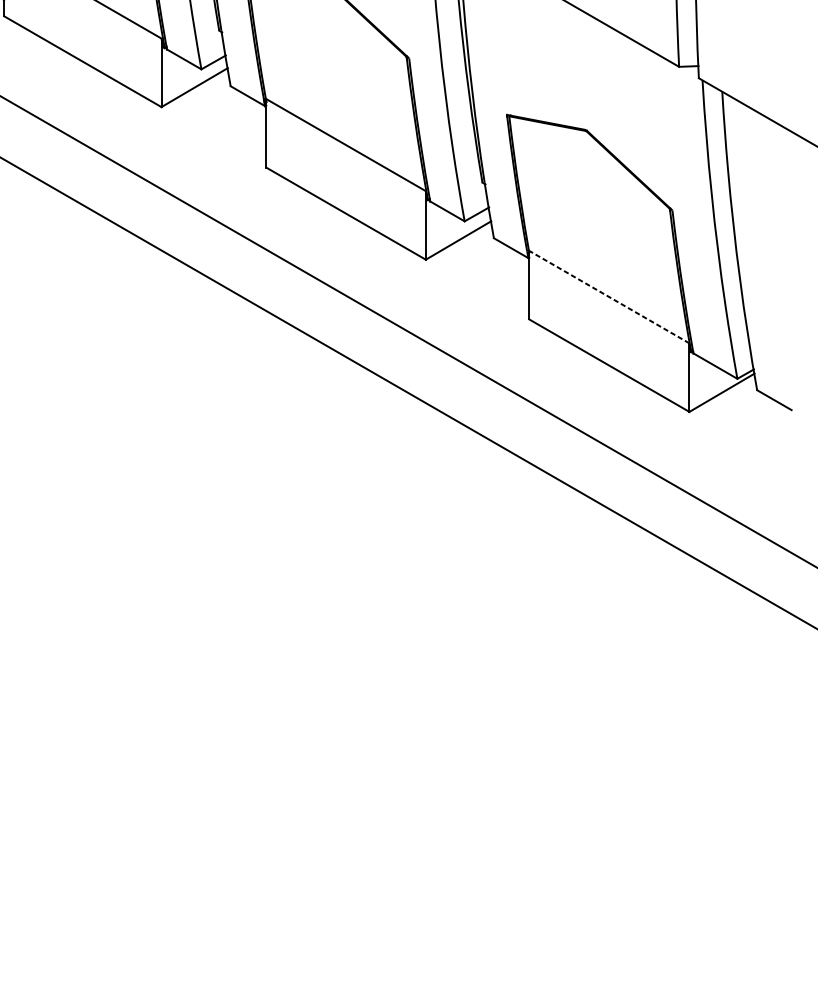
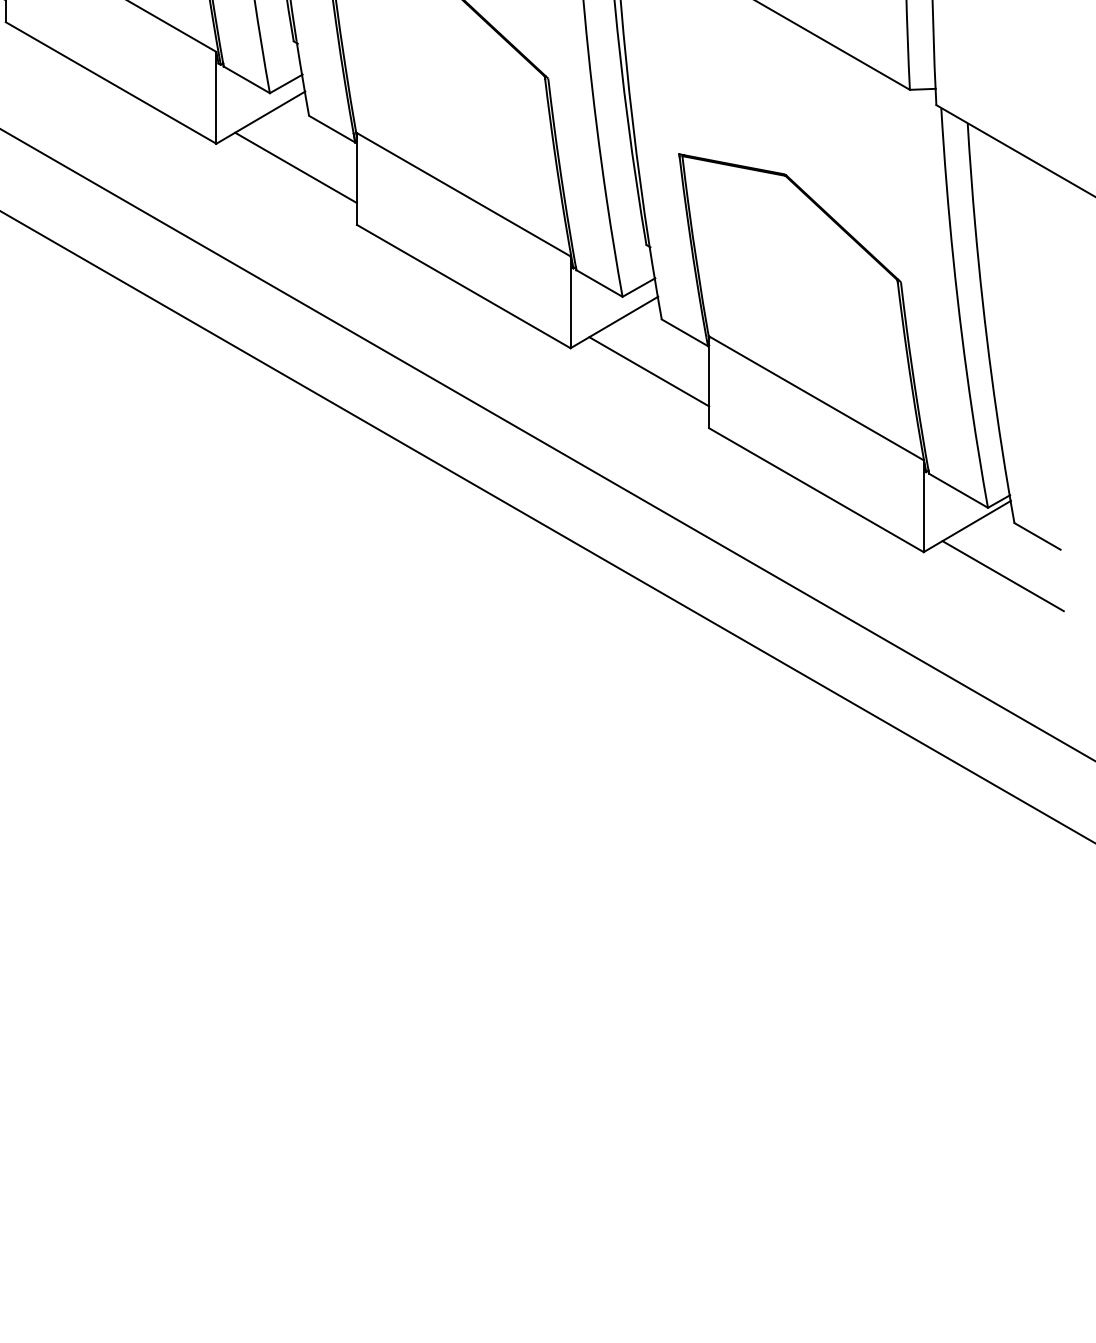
line: (220, 124) -> (295, 167), added
line: (484, 277) -> (649, 371), added
line: (609, 297) -> (816, 398), dashed -> solid
line: (748, 430) -> (1002, 576), added

